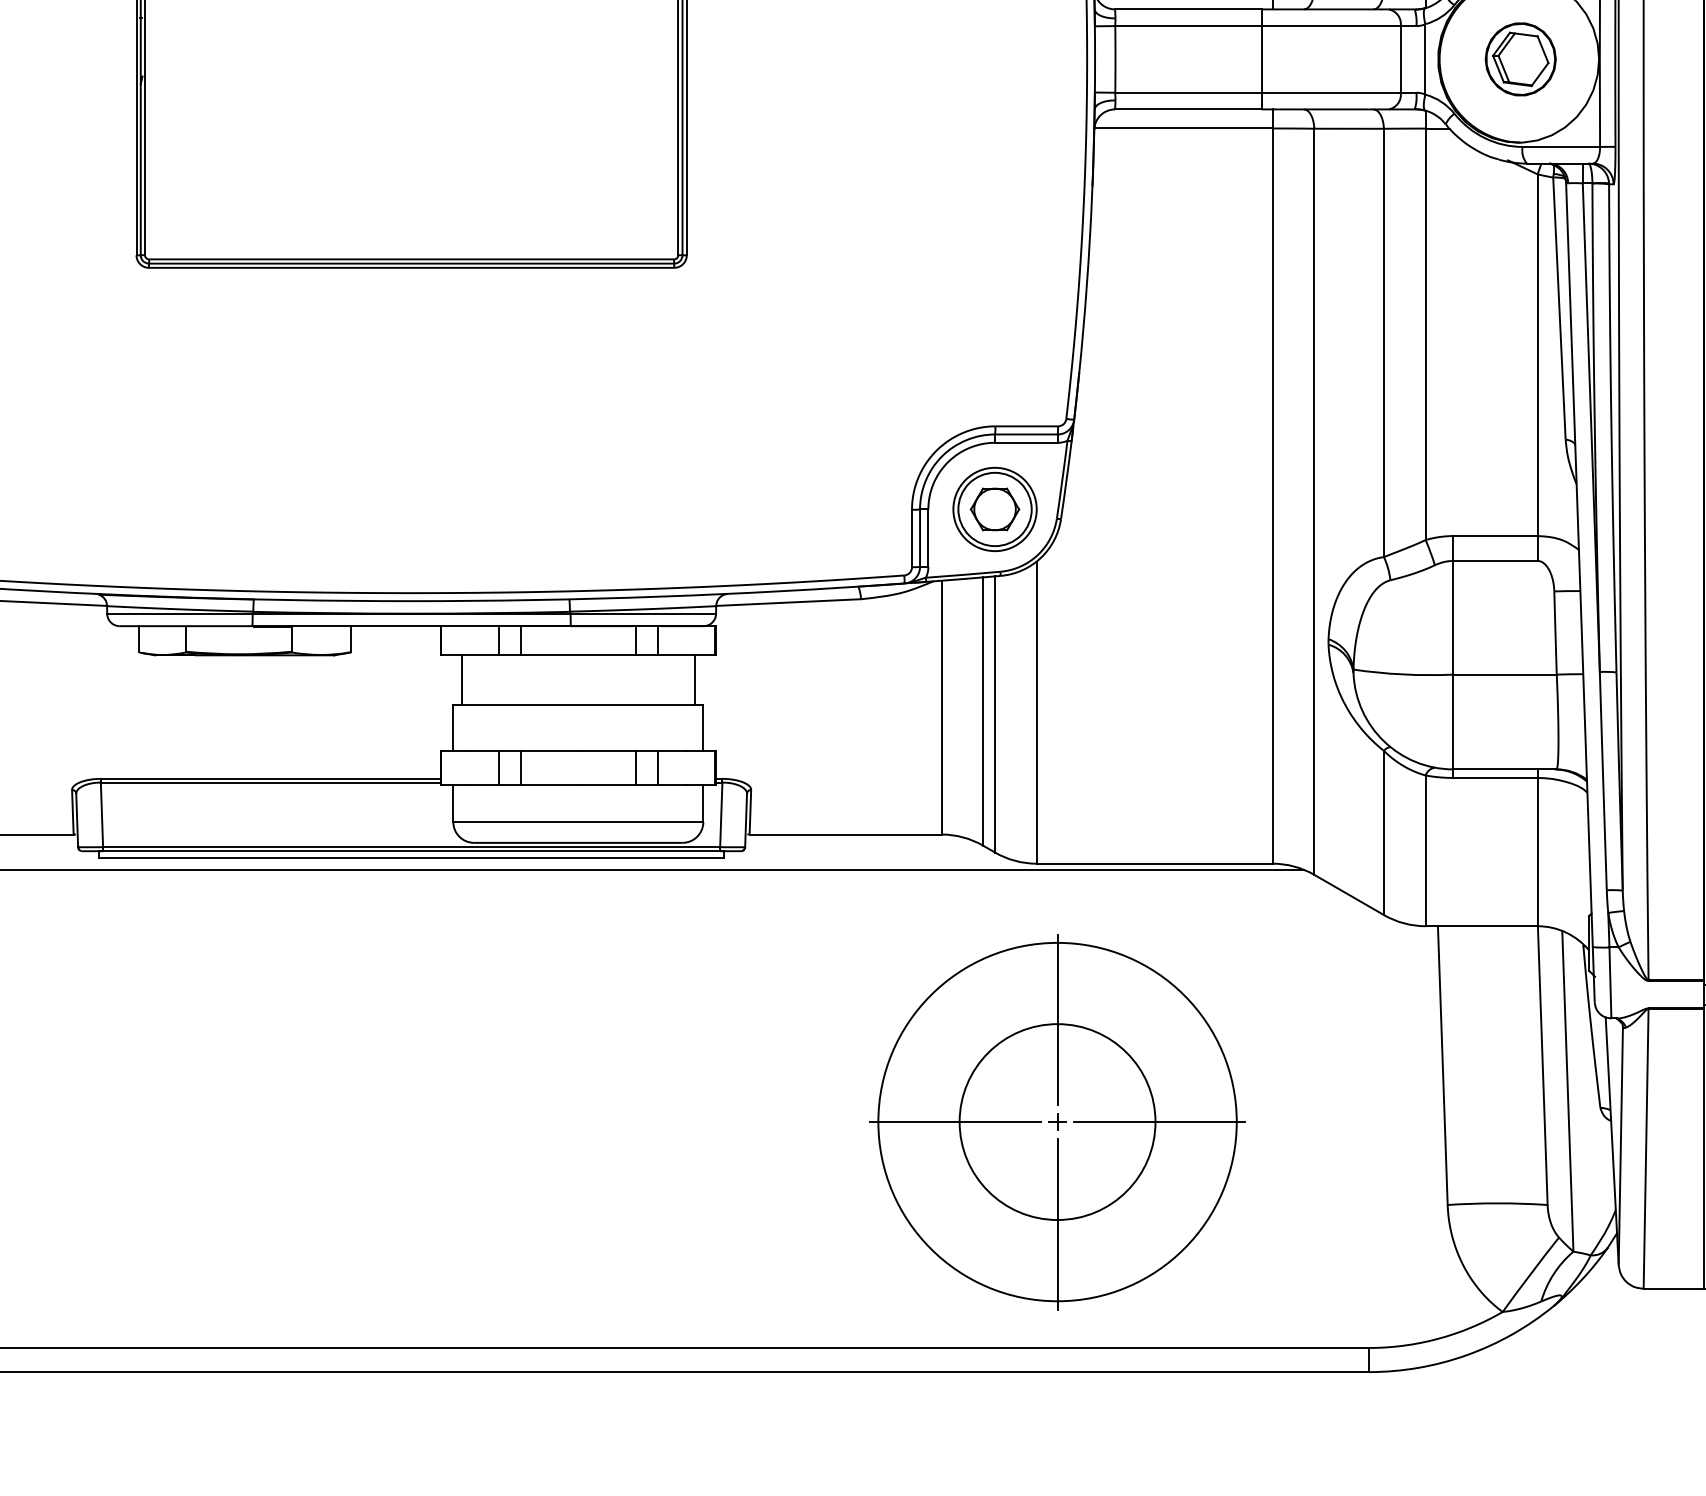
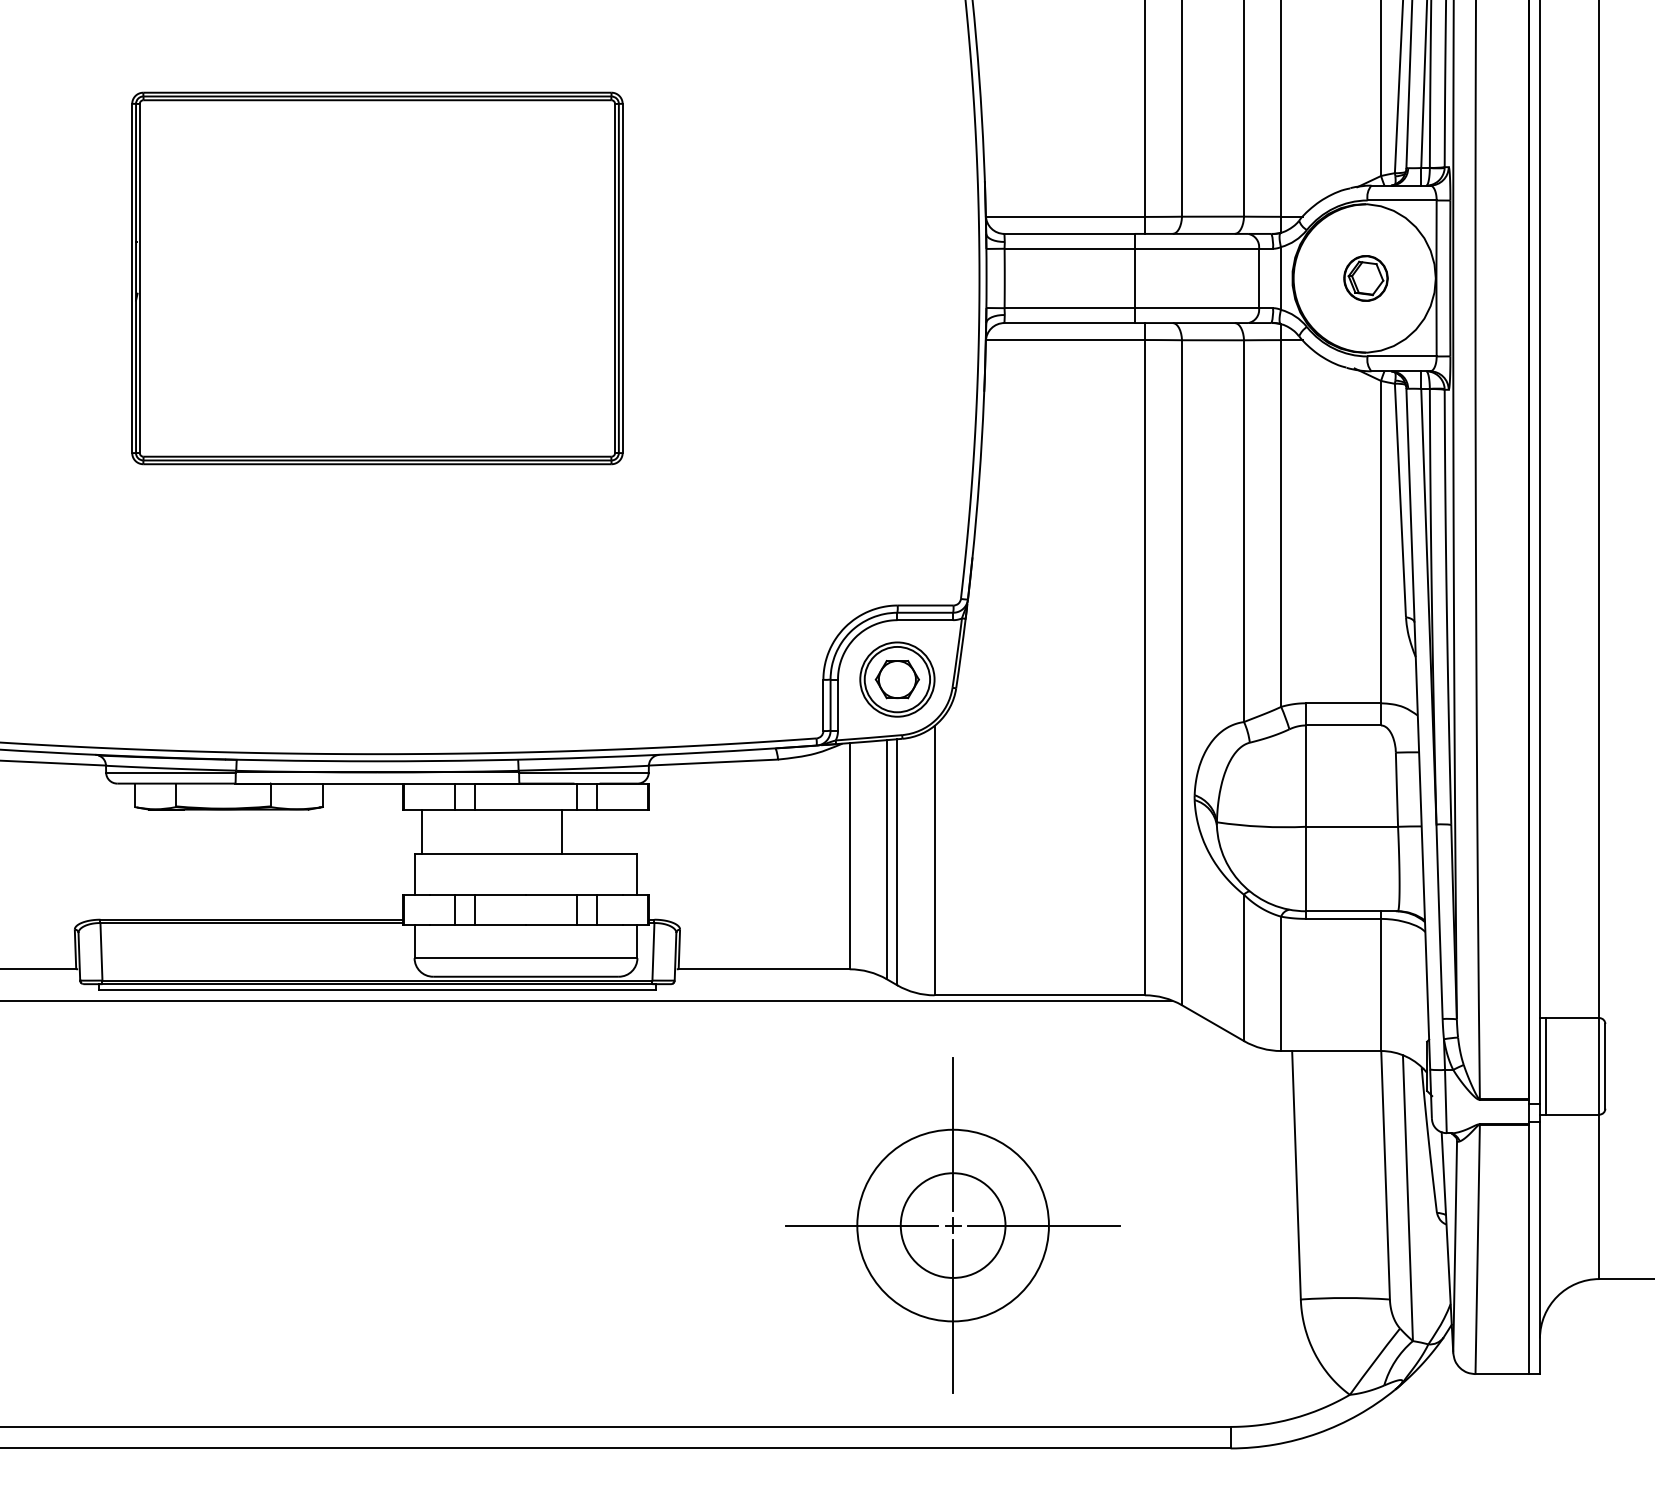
part: (1520, 59) -> (1365, 278), size x0.7
line: (695, 679) -> (562, 831), moved
circle: (1056, 1121) -> (952, 1225), size x0.6
circle: (1056, 1121) -> (952, 1225), size x0.6

